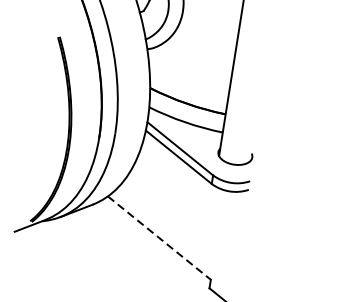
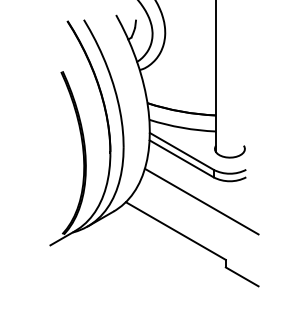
line: (193, 209) -> (201, 201), added
line: (158, 238) -> (175, 231), dashed -> solid

